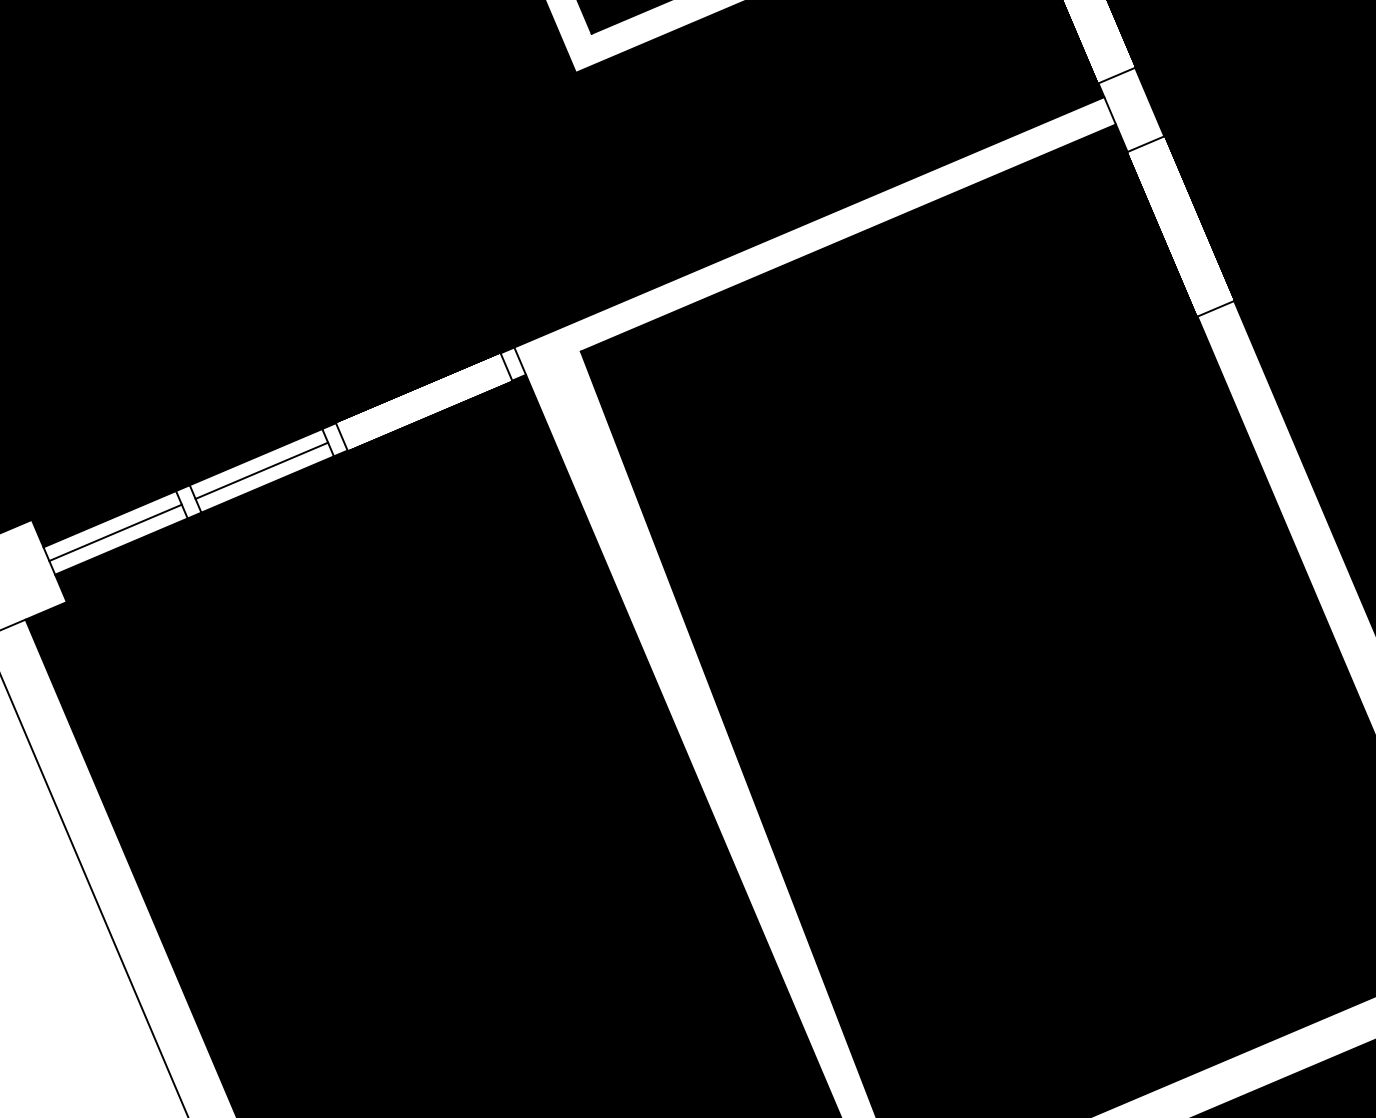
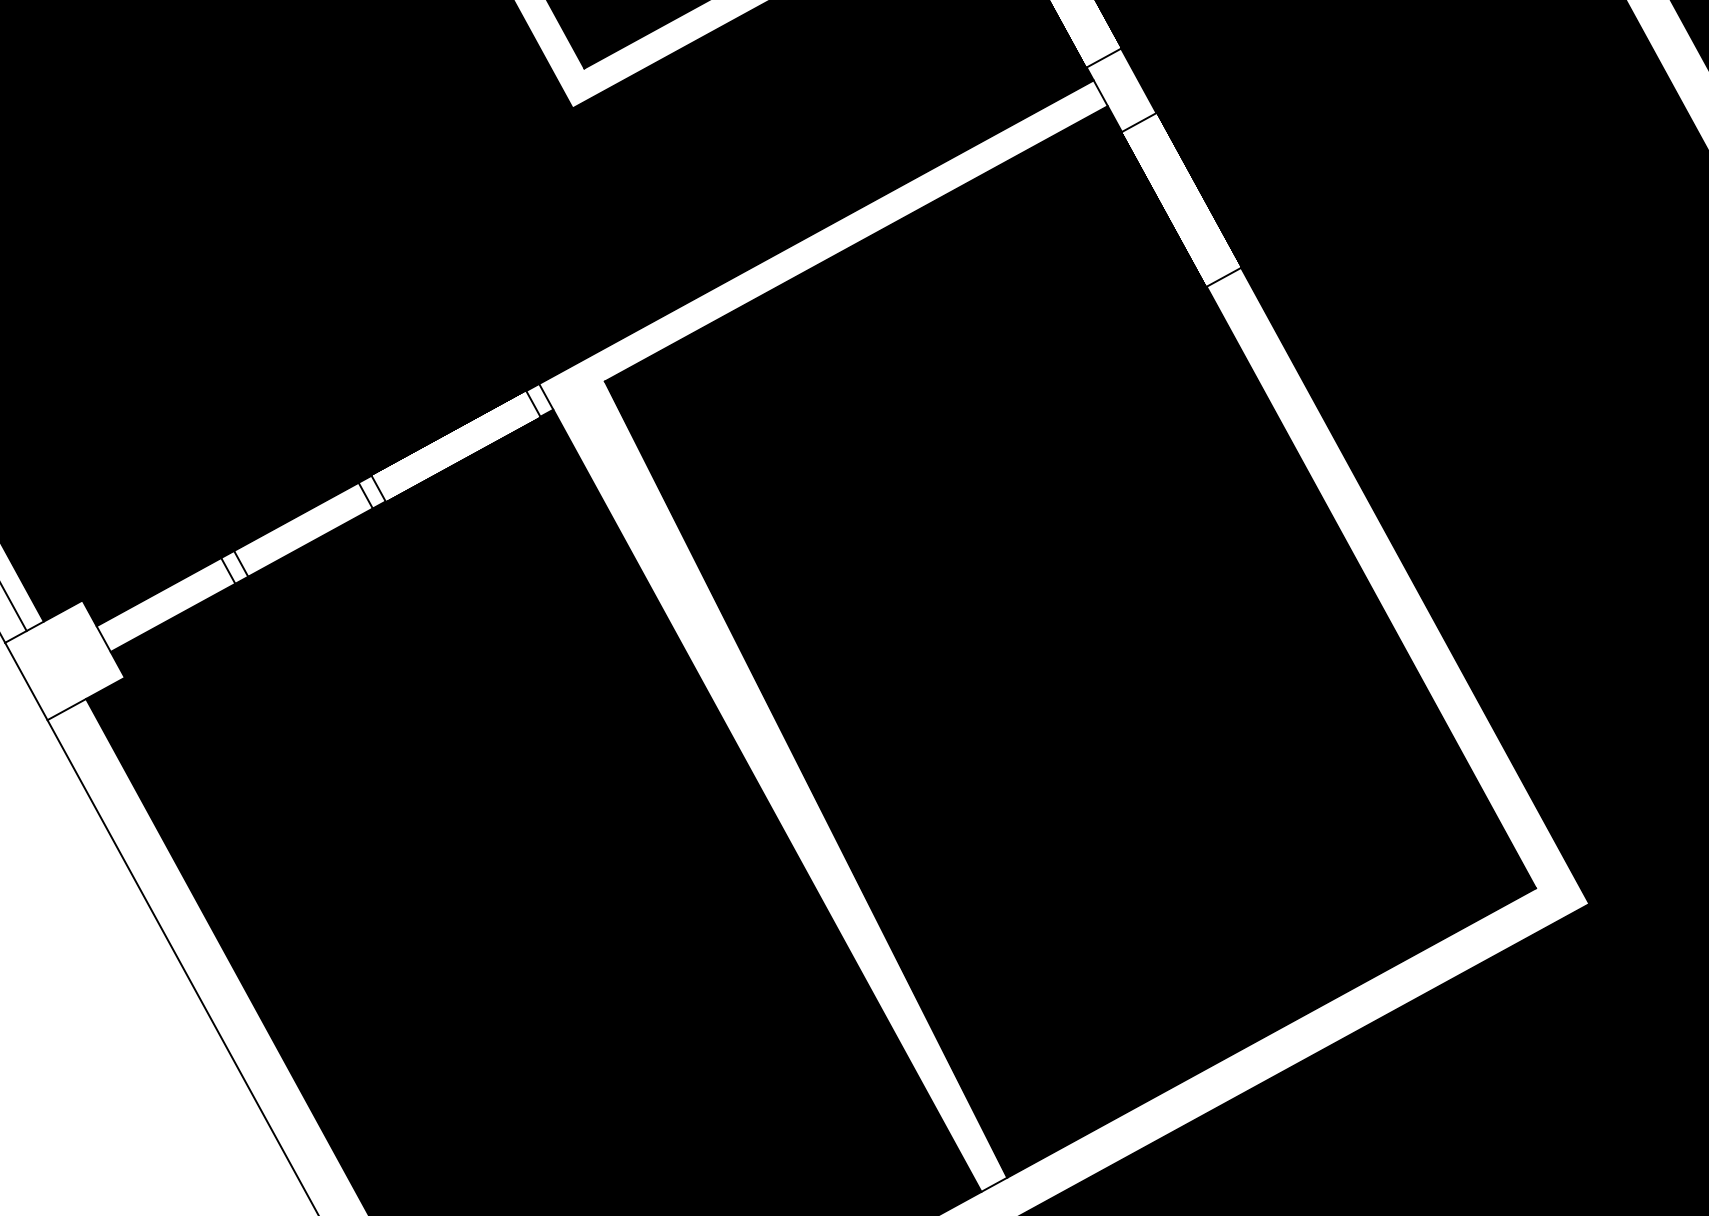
line: (261, 470) -> (303, 529), removed
line: (115, 532) -> (165, 604), removed

